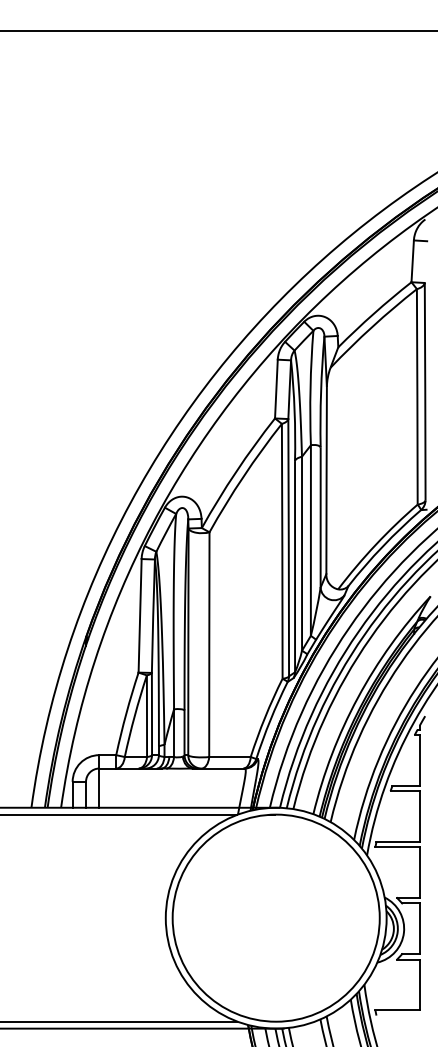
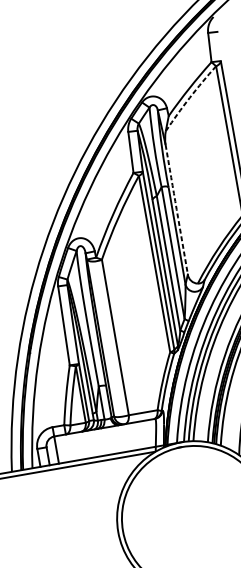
arc: (372, 326) -> (189, 97), solid -> dashed
arc: (326, 480) -> (176, 209), solid -> dashed

